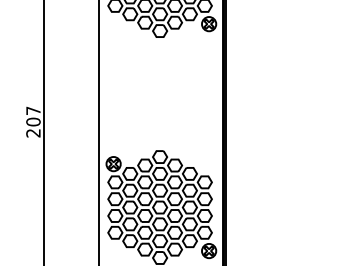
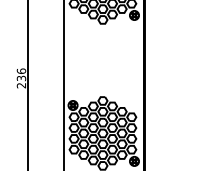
text: (33, 115) -> (21, 74), 207 -> 236

